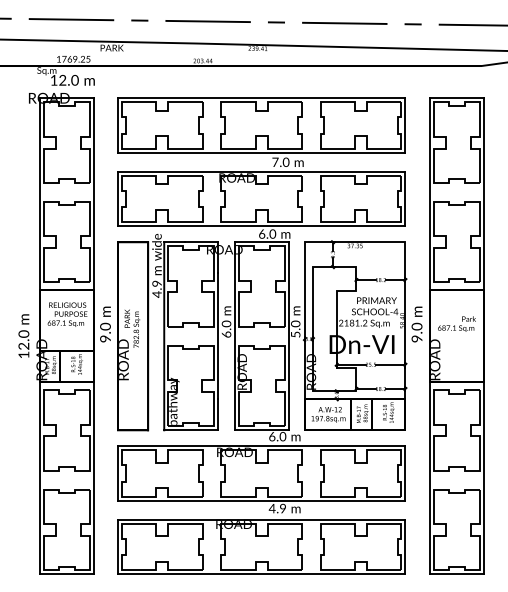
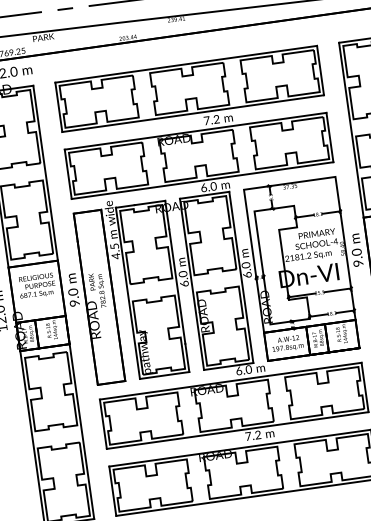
text: (285, 163) -> (216, 120), 7.0 -> 7.2
text: (156, 283) -> (114, 246), 4.9 -> 4.5
text: (295, 334) -> (247, 274), 5.0 -> 6.0
text: (276, 508) -> (252, 435), 4.9 -> 7.2

